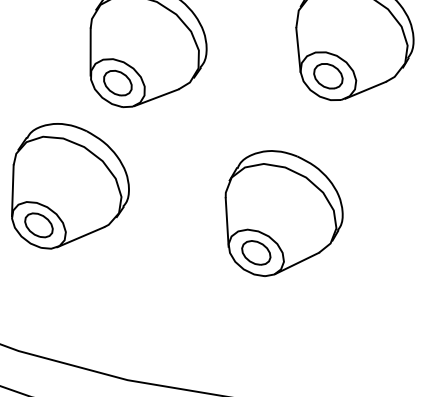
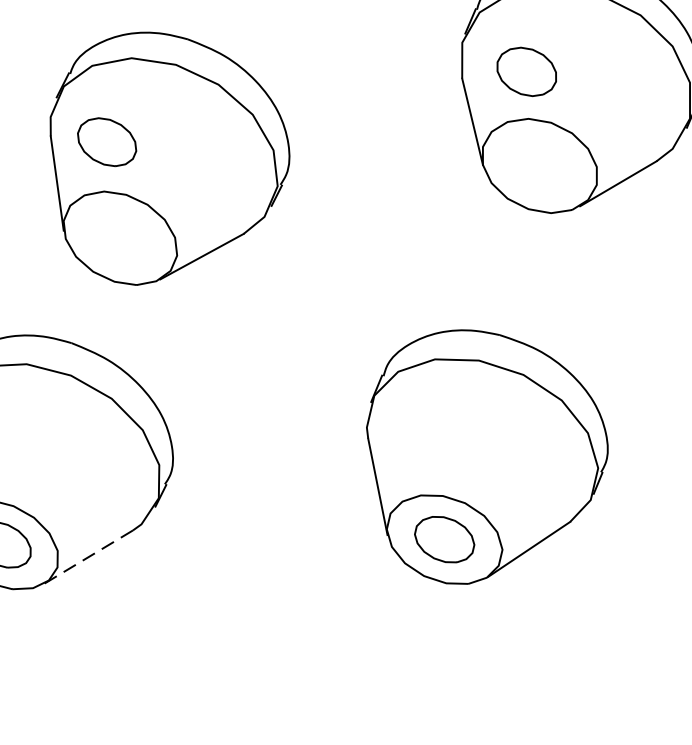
part: (328, 76) -> (527, 72), moved
part: (117, 83) -> (106, 142), moved
line: (81, 237) -> (90, 557), solid -> dashed

